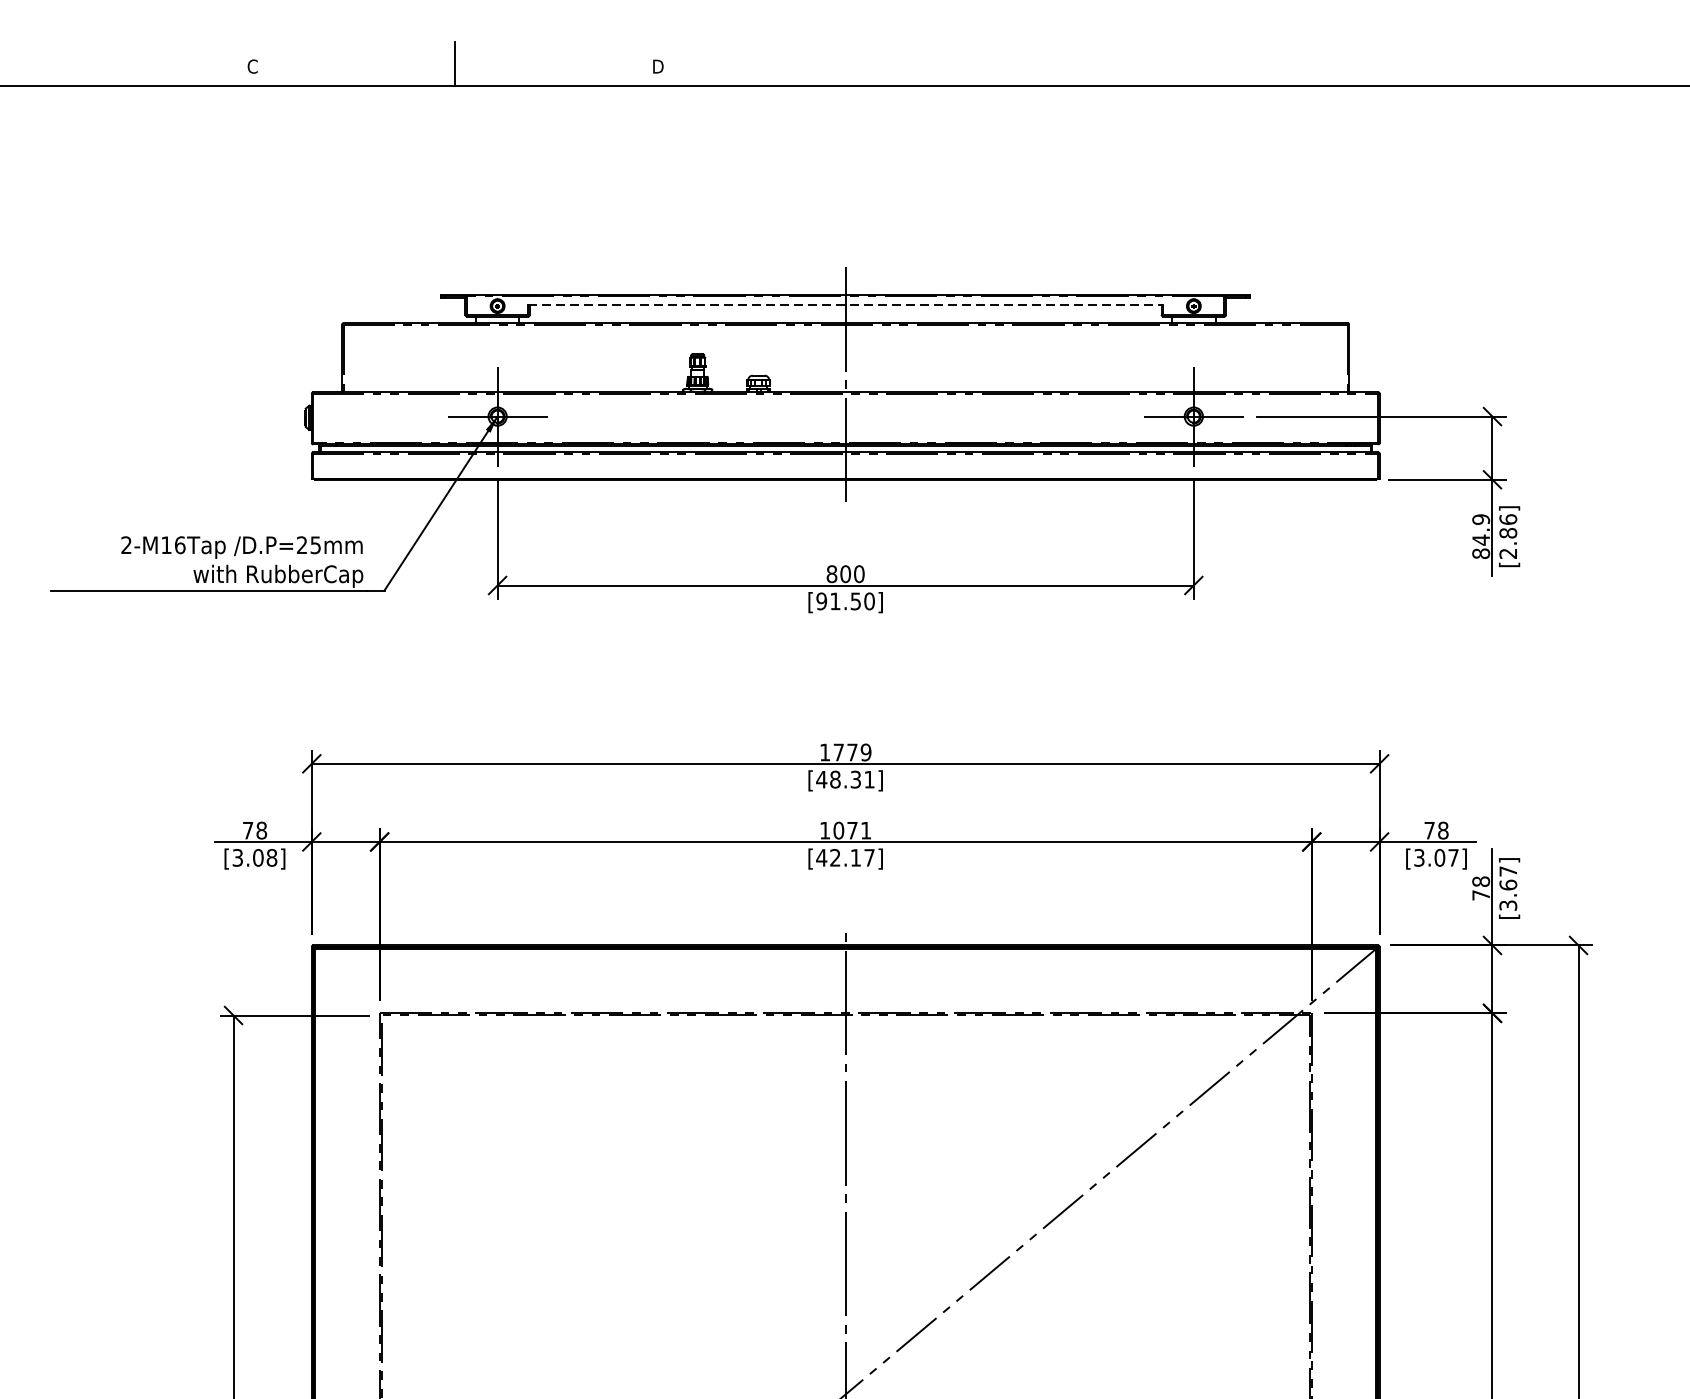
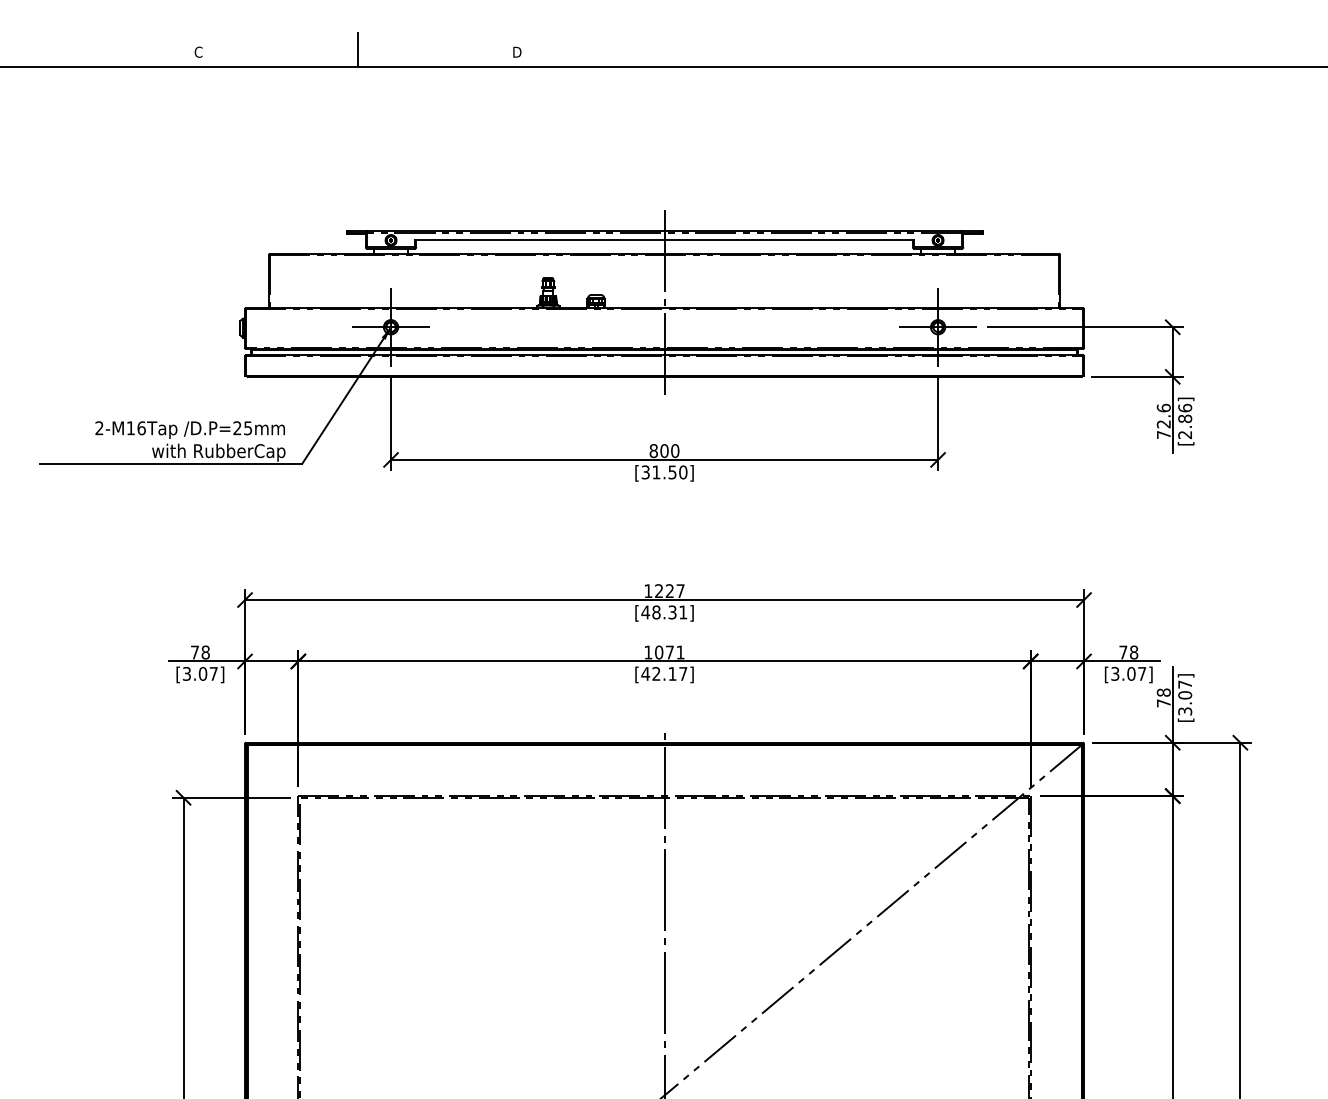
line: (845, 304) -> (664, 239), dashed -> solid
text: (1480, 536) -> (1163, 421), 84.9 -> 72.6
text: (821, 601) -> (645, 472), [91.50] -> [31.50]
text: (851, 752) -> (669, 591), 1779 -> 1227
text: (271, 857) -> (213, 673), [3.08] -> [3.07]
text: (1507, 885) -> (1184, 695), [3.67] -> [3.07]

